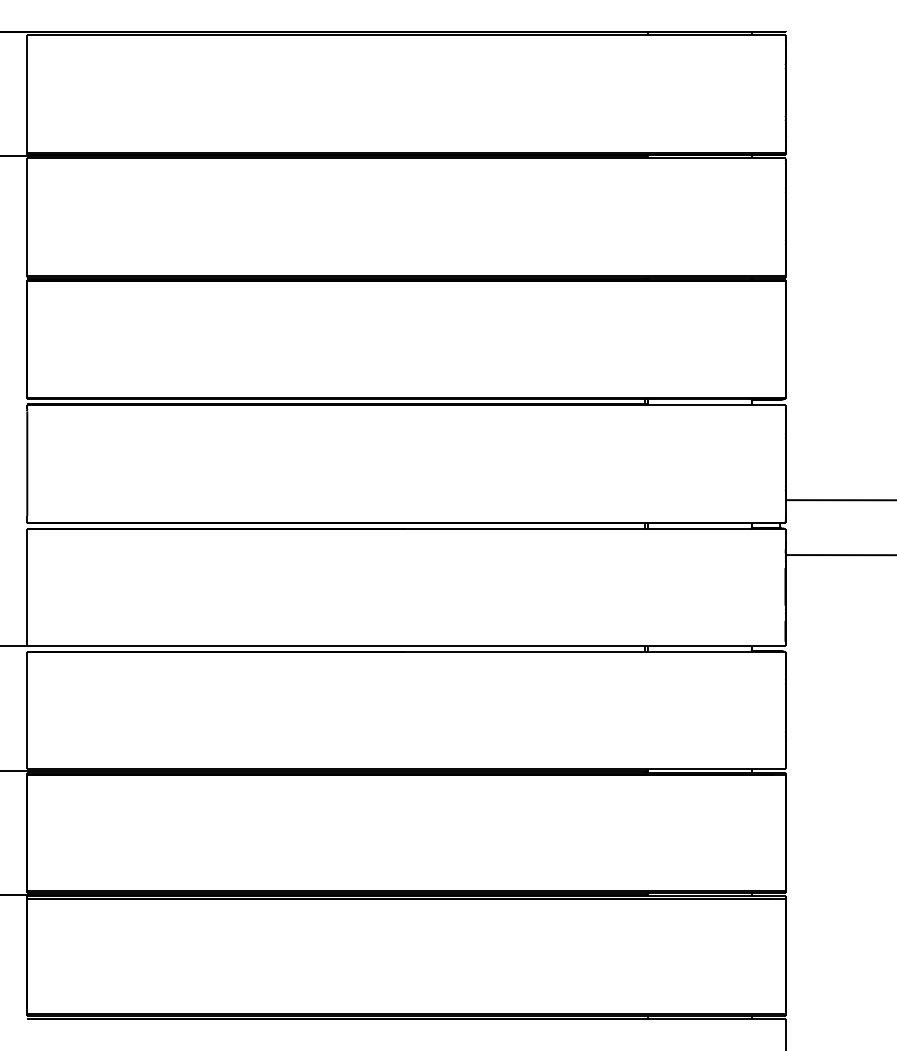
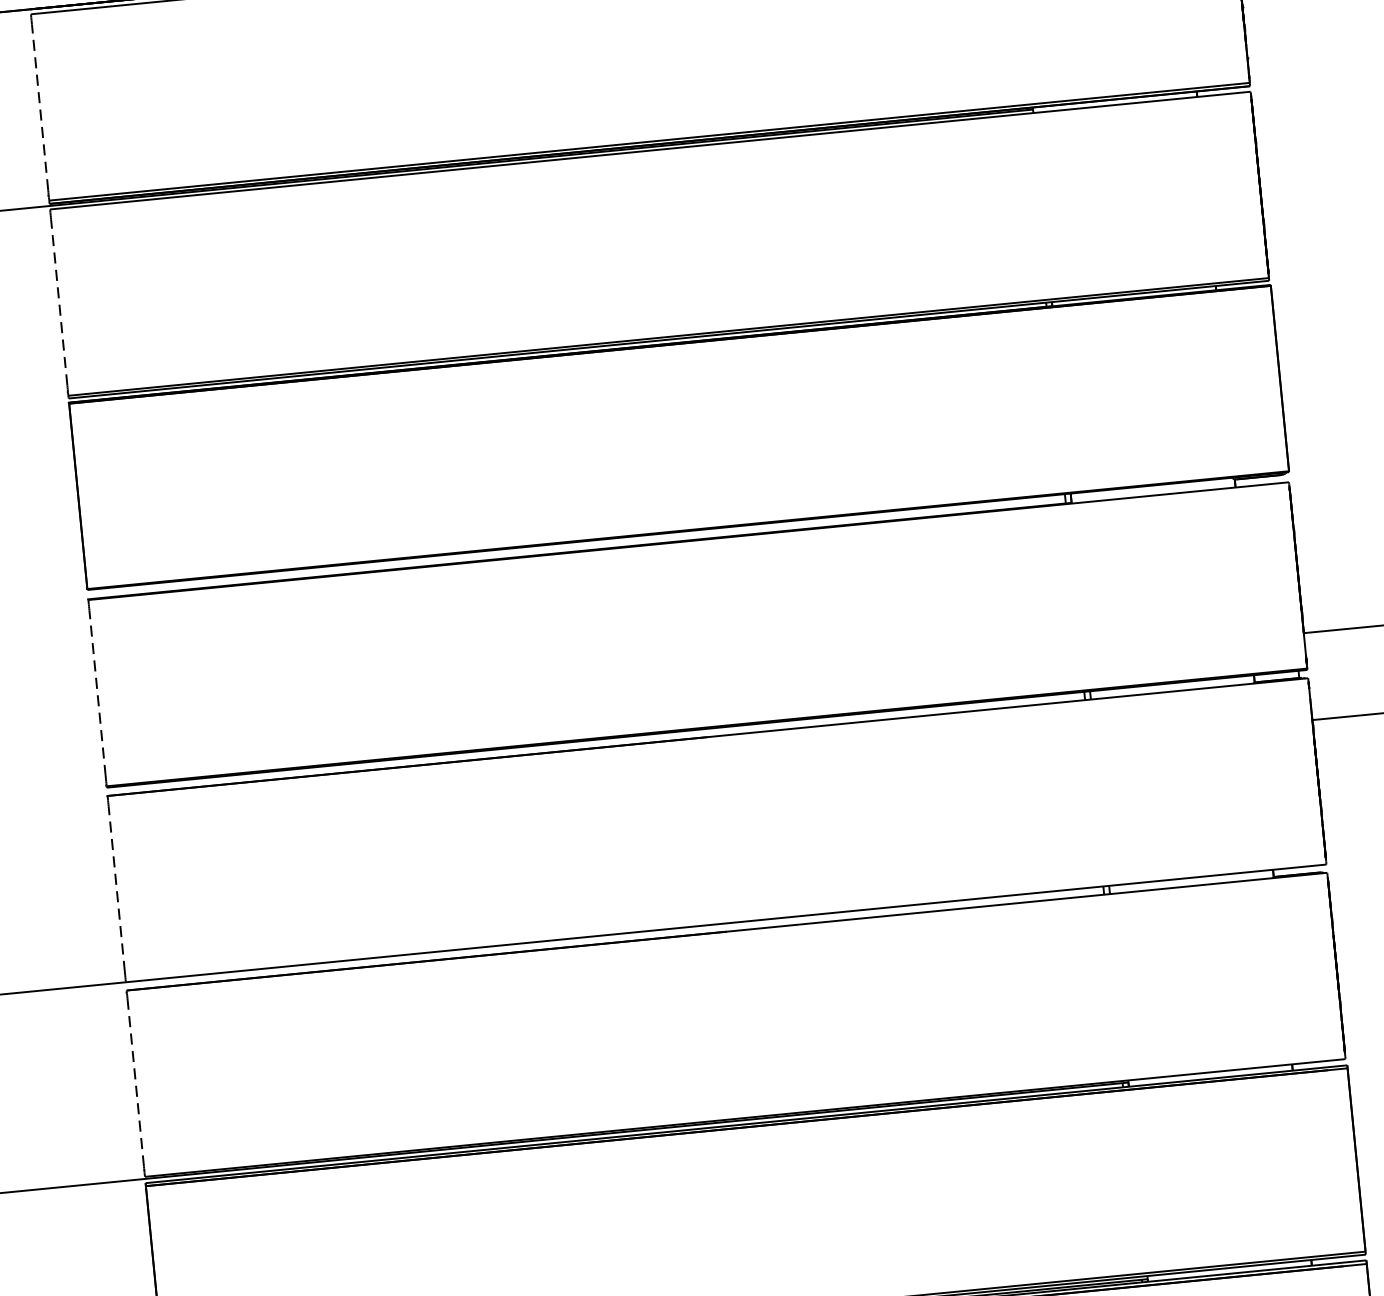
line: (27, 93) -> (40, 107), solid -> dashed
line: (27, 216) -> (59, 301), solid -> dashed
line: (27, 463) -> (97, 692), solid -> dashed
line: (27, 586) -> (116, 887), solid -> dashed
line: (27, 709) -> (136, 1082), solid -> dashed

